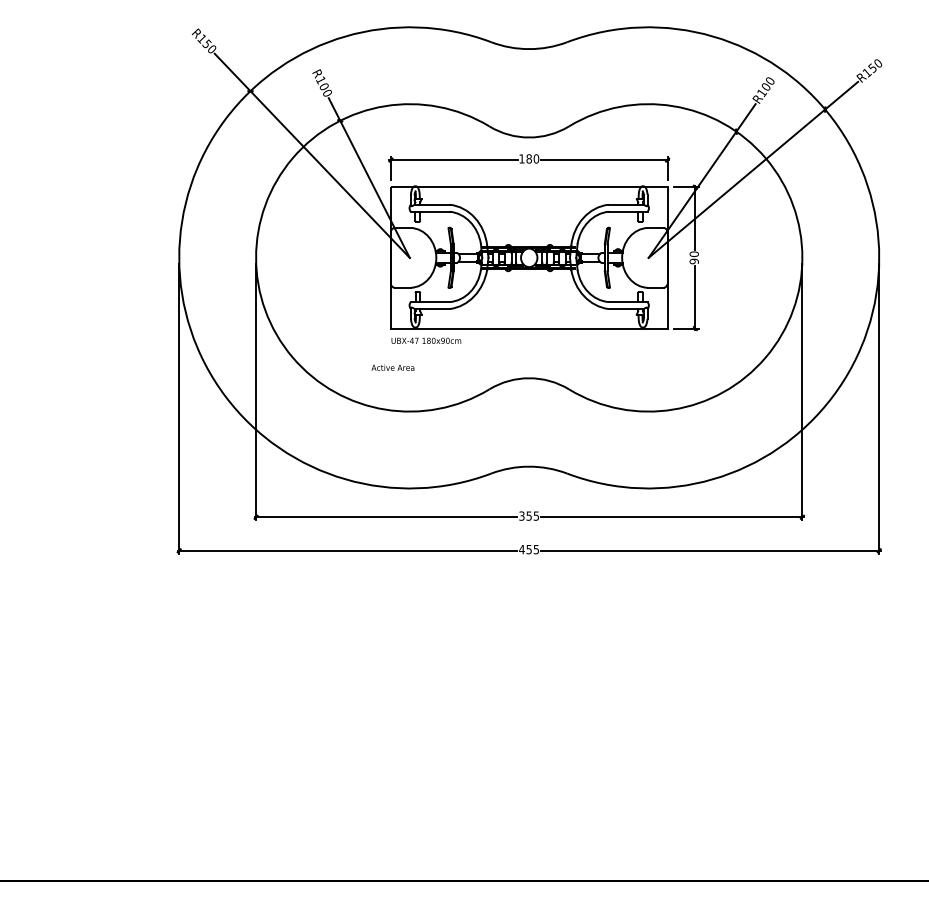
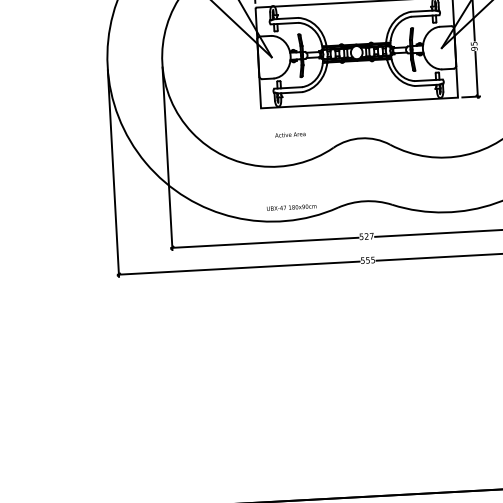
text: (693, 253) -> (473, 43), 90 -> 95
text: (426, 340) -> (291, 207), moved
text: (392, 367) -> (290, 134), moved
text: (528, 515) -> (366, 236), 355 -> 527
text: (521, 549) -> (362, 260), 455 -> 555

